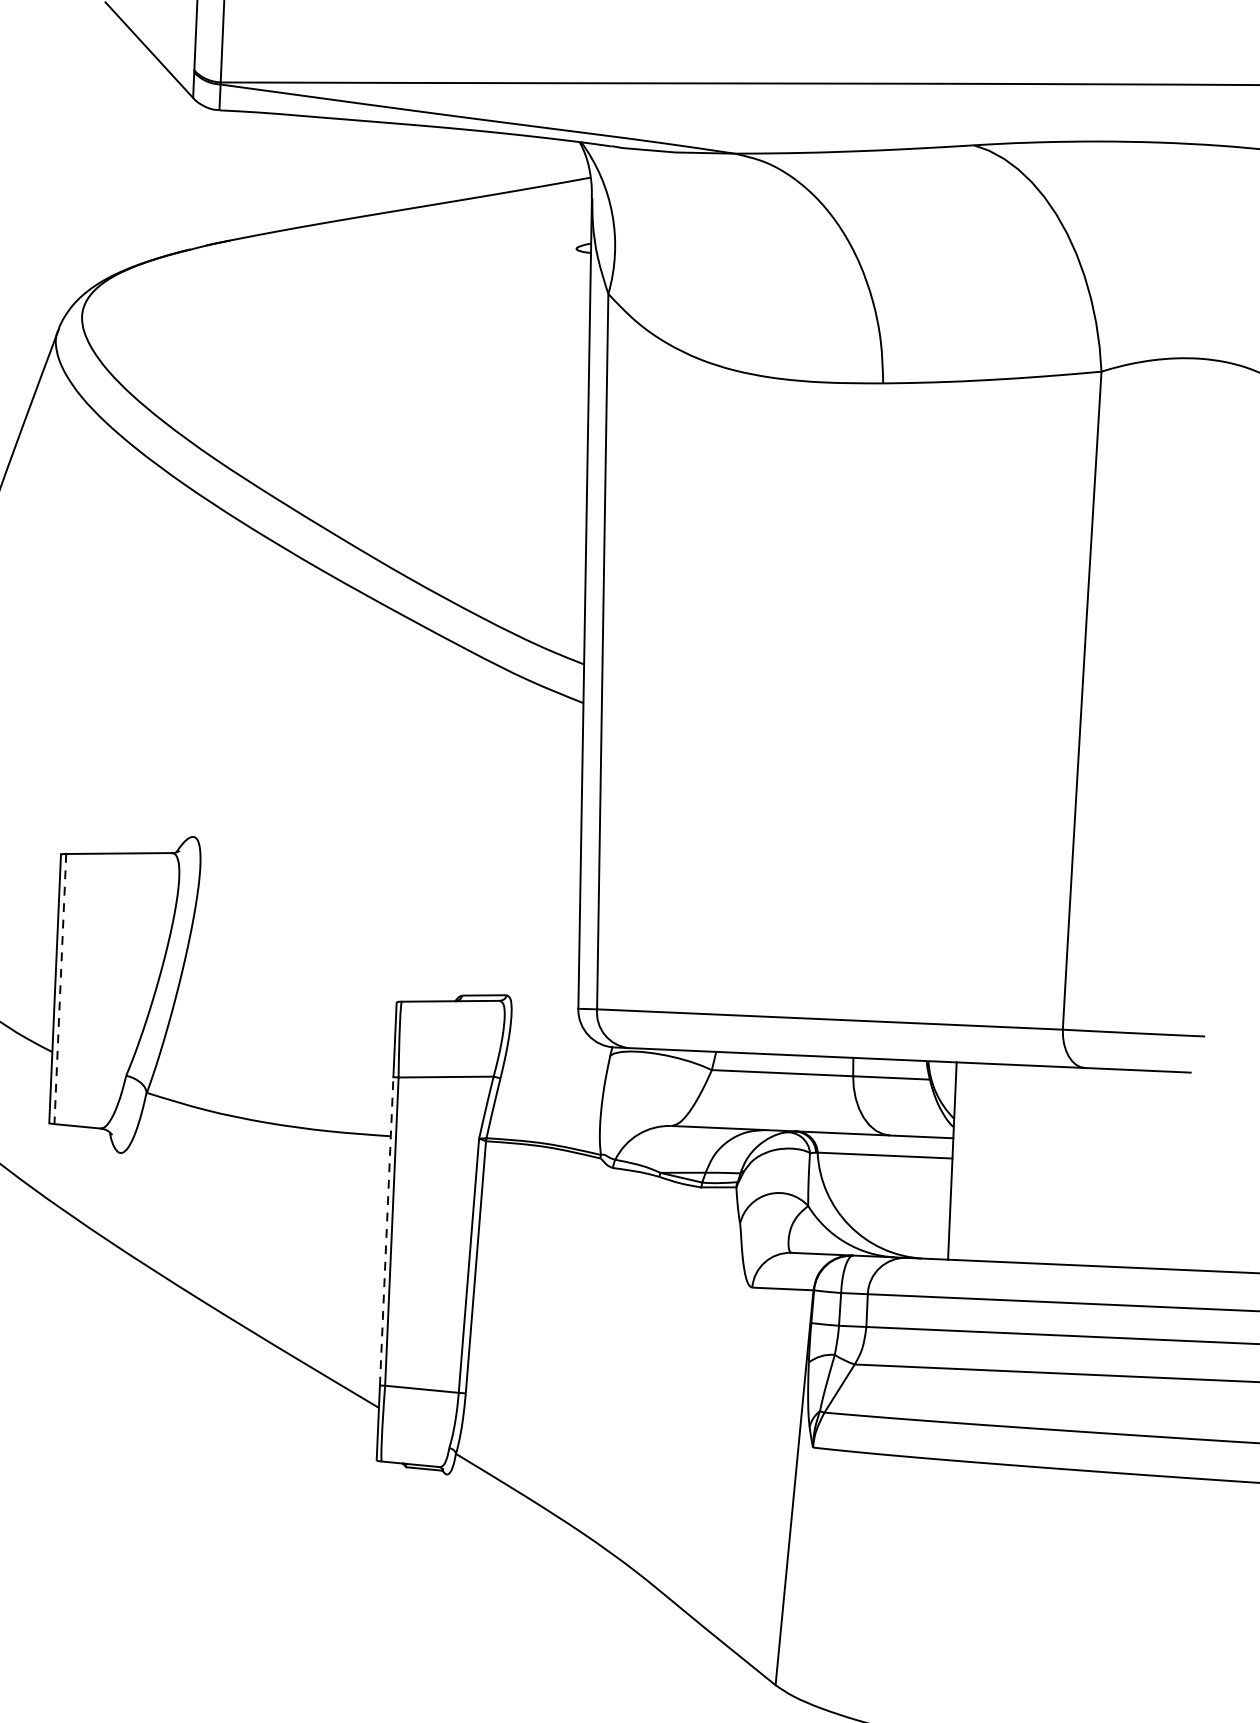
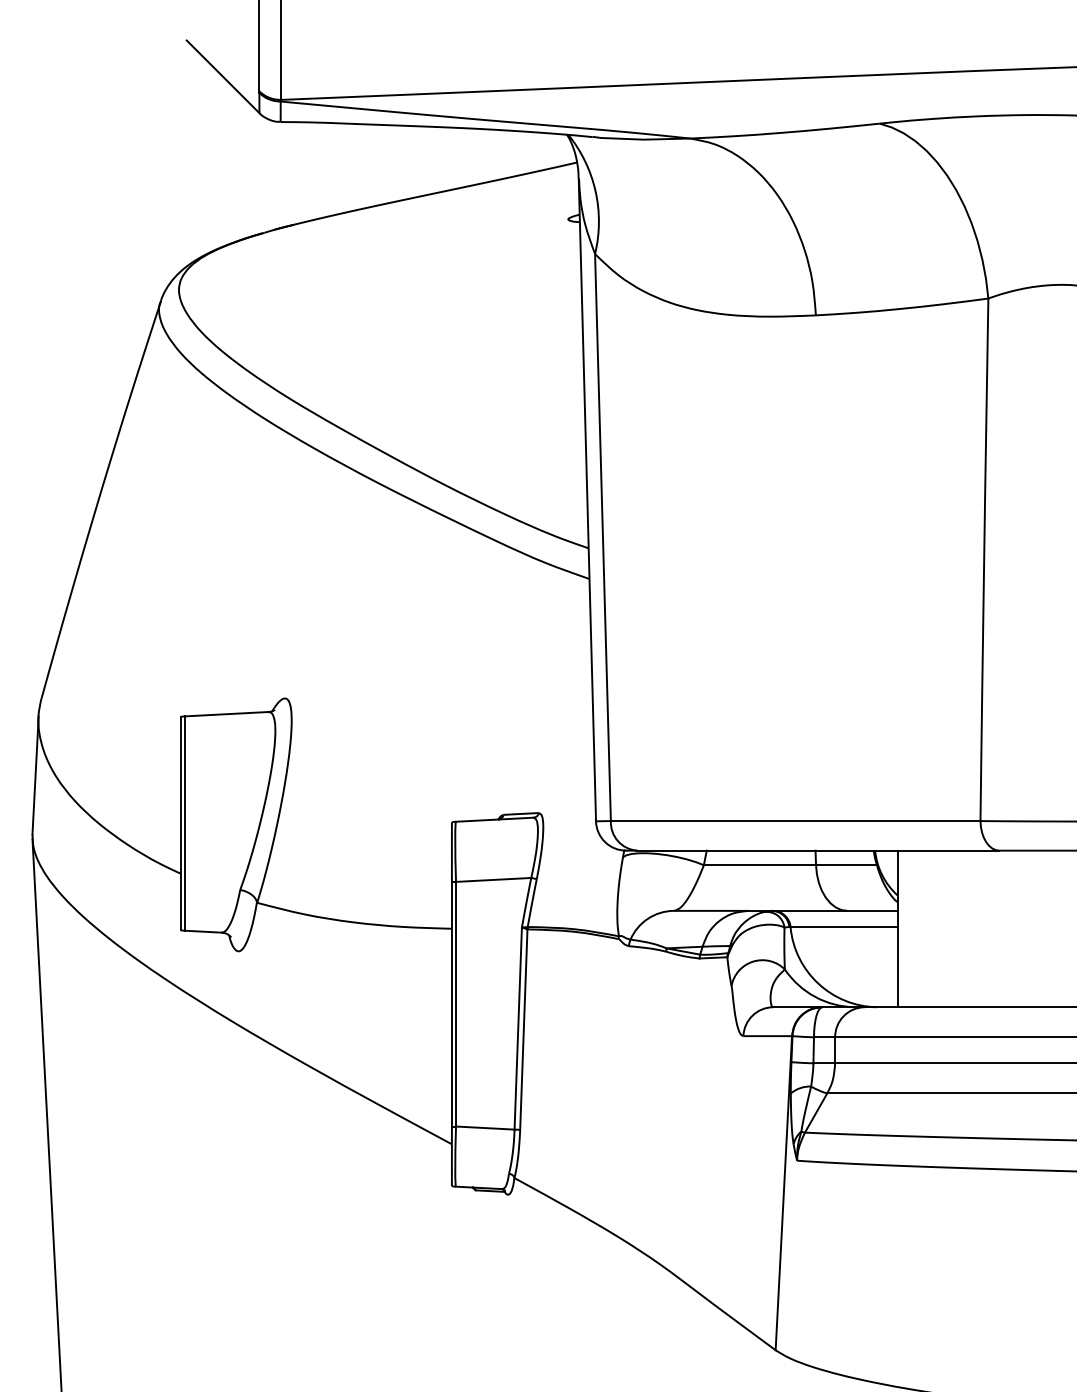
line: (60, 990) -> (185, 824), dashed -> solid
line: (386, 1230) -> (451, 1003), dashed -> solid

